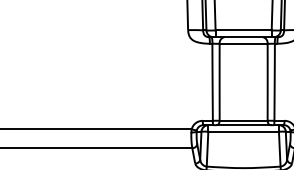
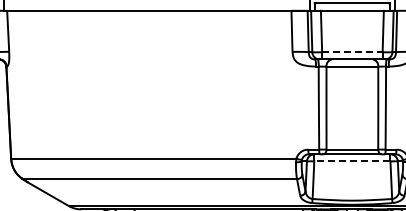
line: (243, 30) -> (352, 52), solid -> dashed
line: (242, 131) -> (351, 161), solid -> dashed

